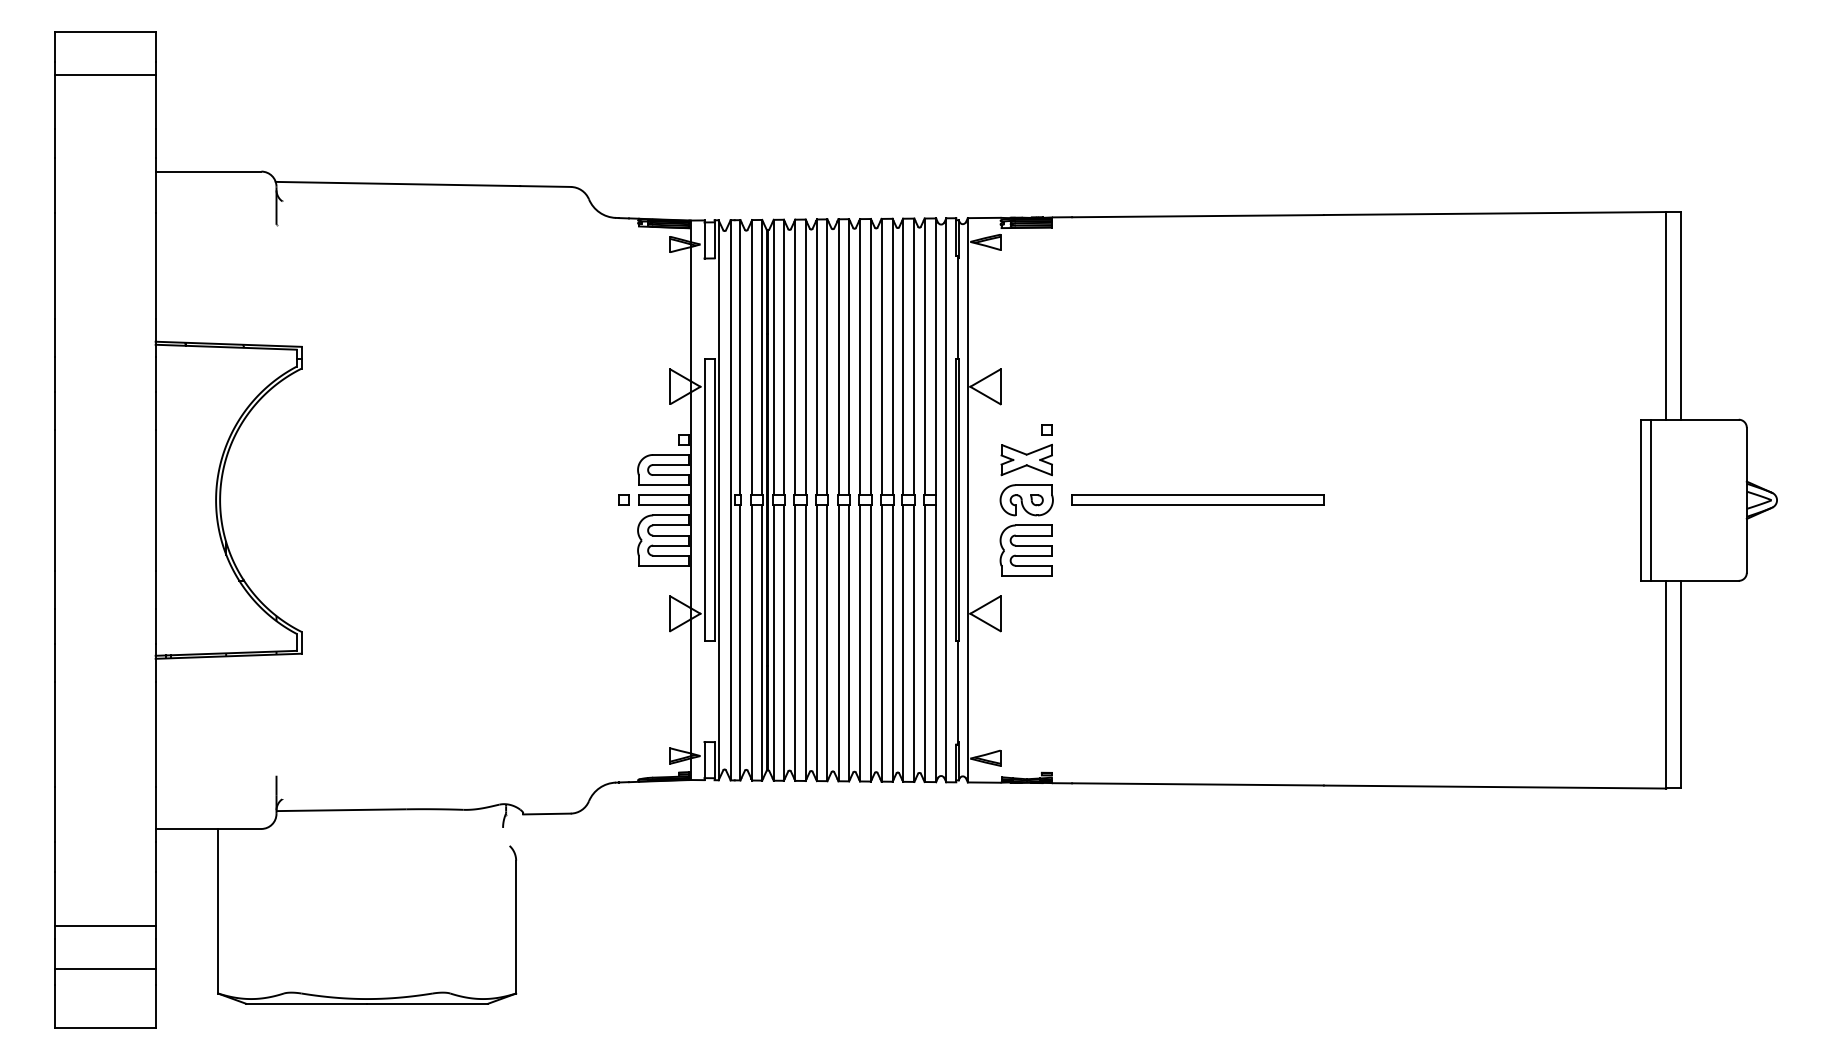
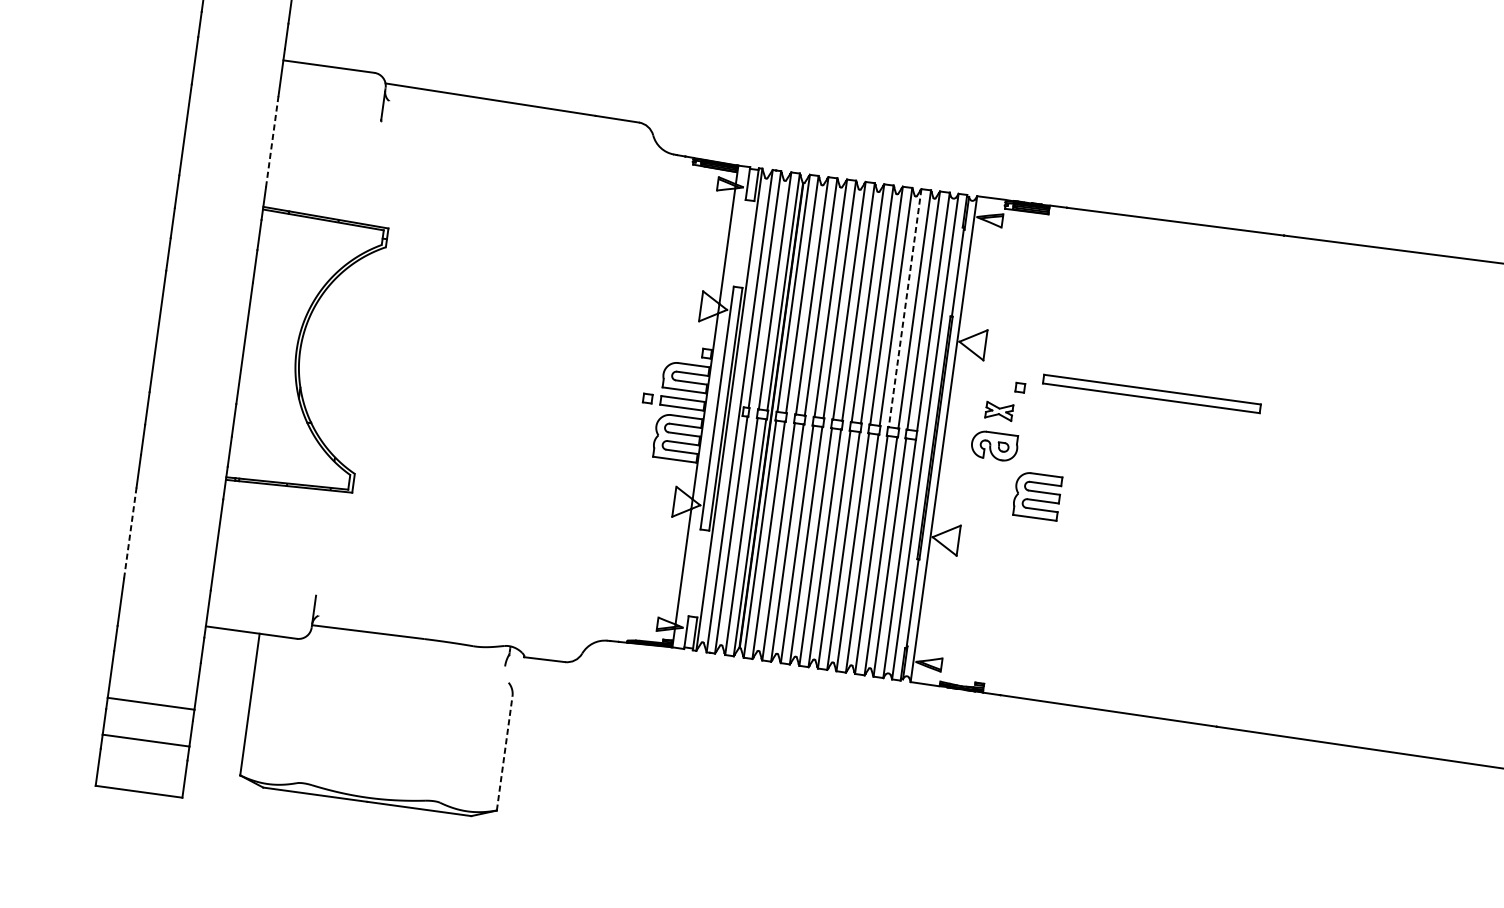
line: (155, 266) -> (272, 142), solid -> dashed
line: (903, 357) -> (905, 308), solid -> dashed
part: (1026, 459) -> (999, 410), size x0.6
part: (1197, 499) -> (1151, 393), moved
part: (1025, 550) -> (1036, 495), moved
line: (54, 734) -> (129, 533), solid -> dashed
line: (516, 926) -> (505, 752), solid -> dashed

